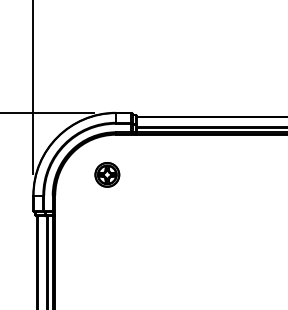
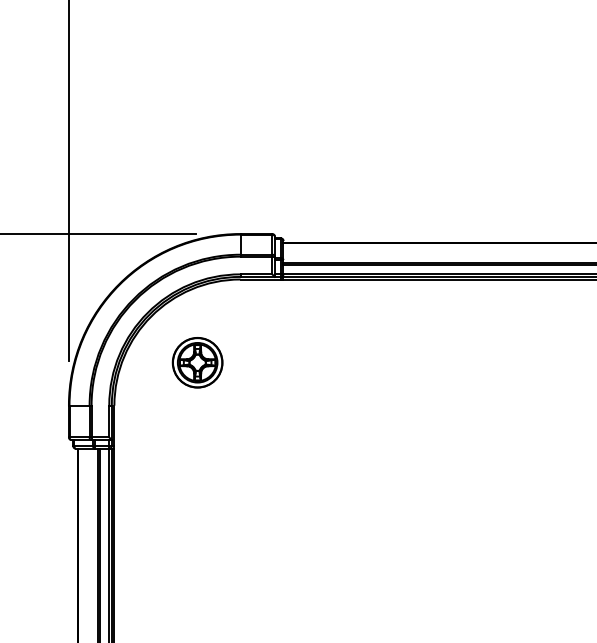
part: (107, 174) -> (197, 361), moved

